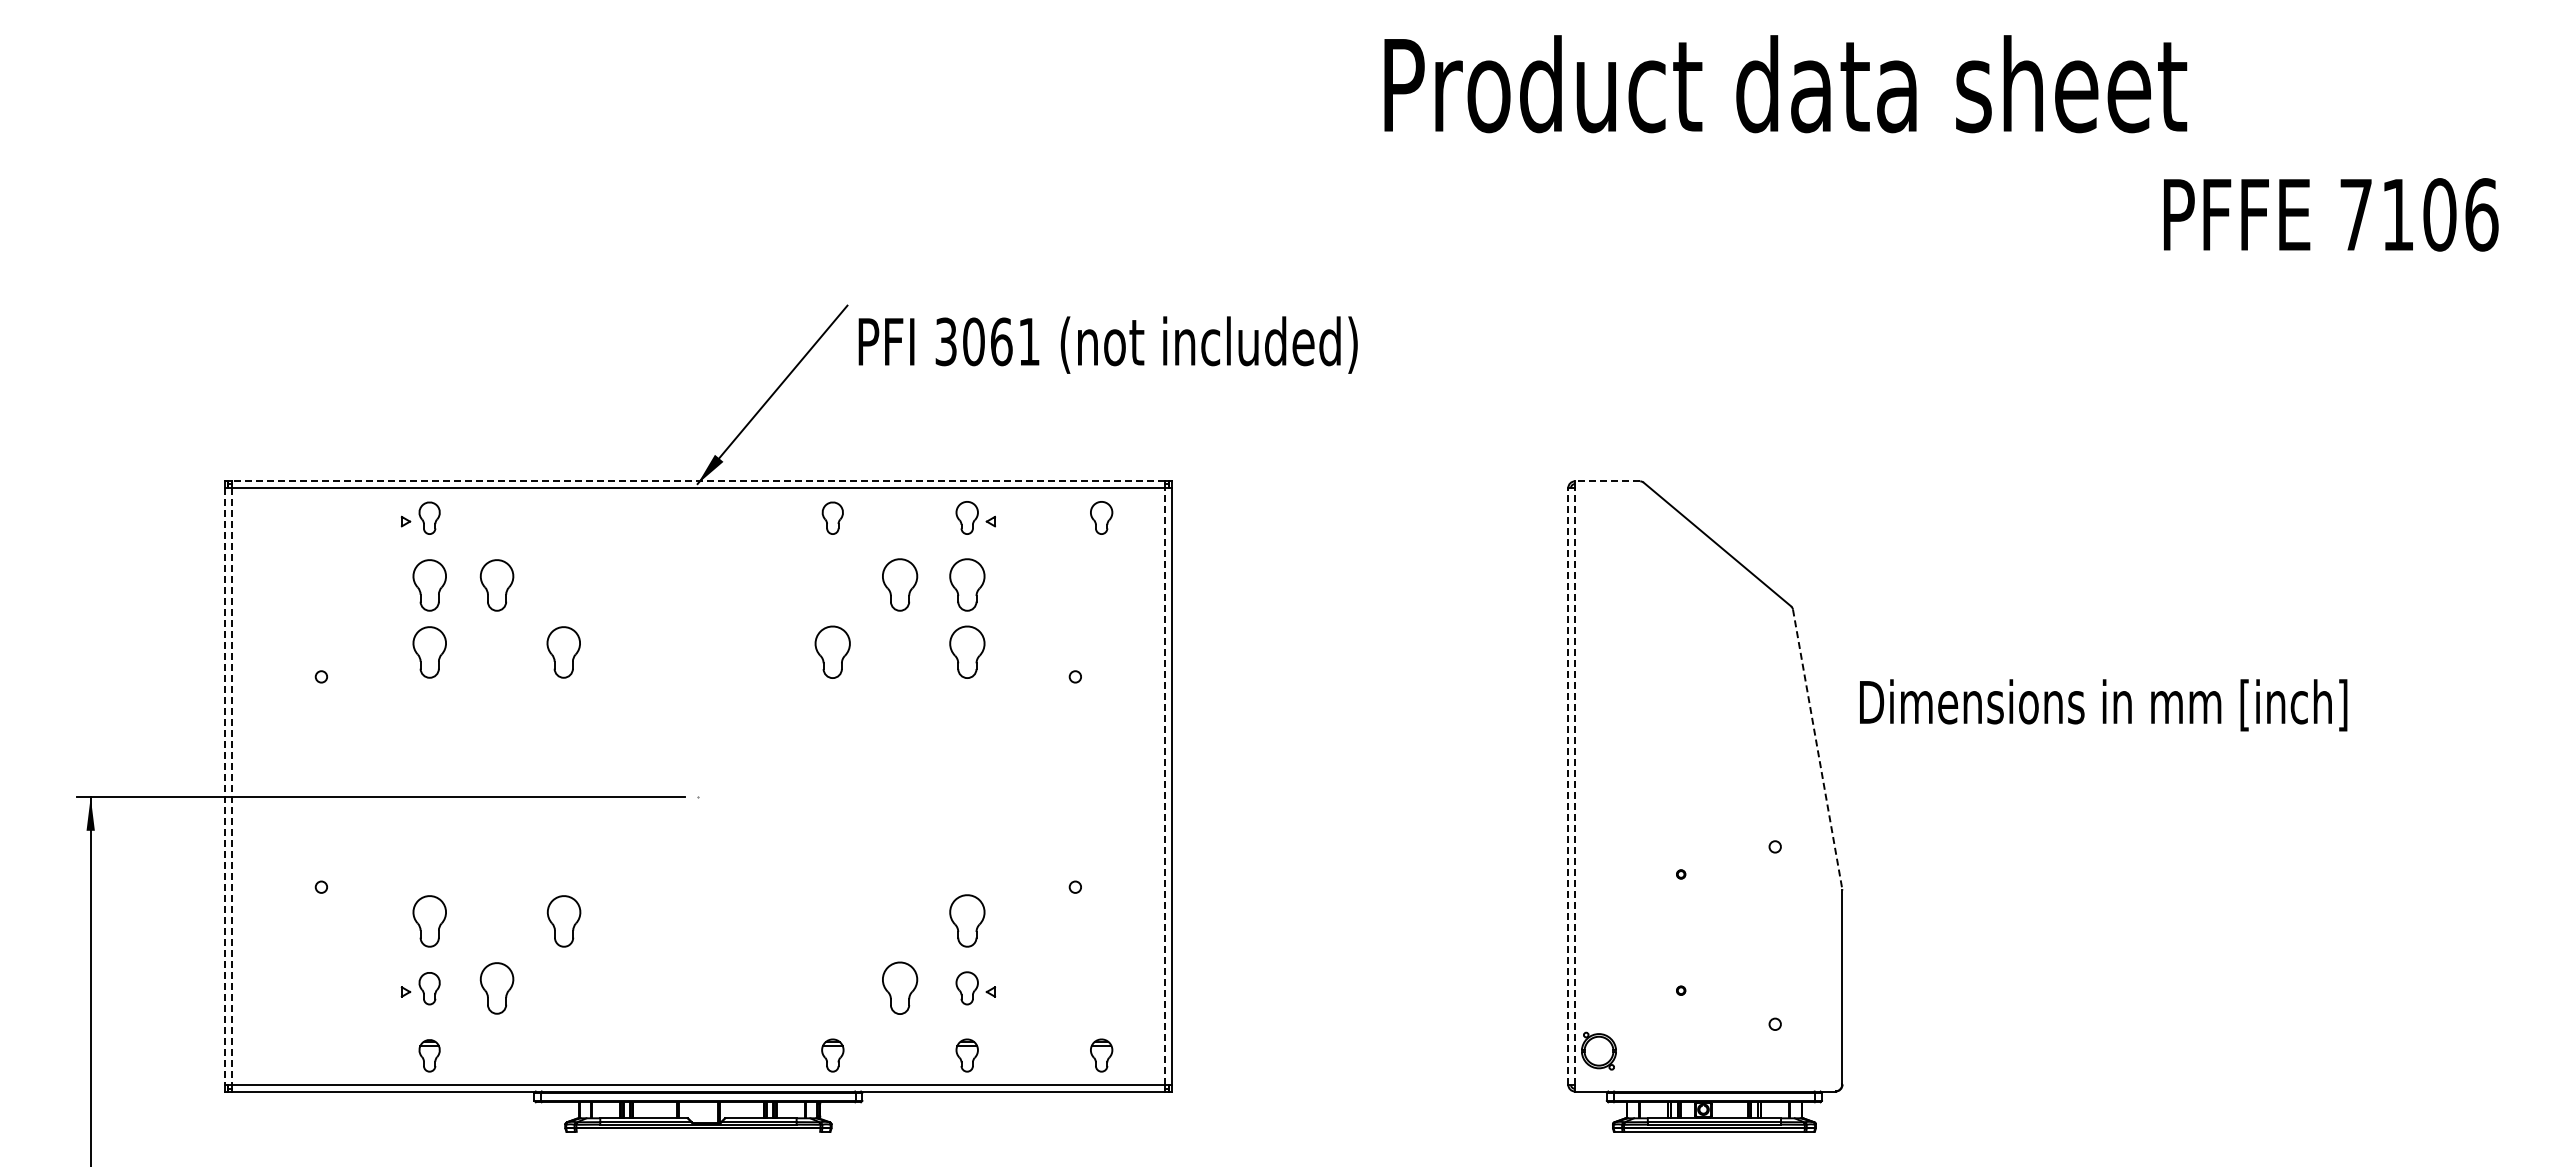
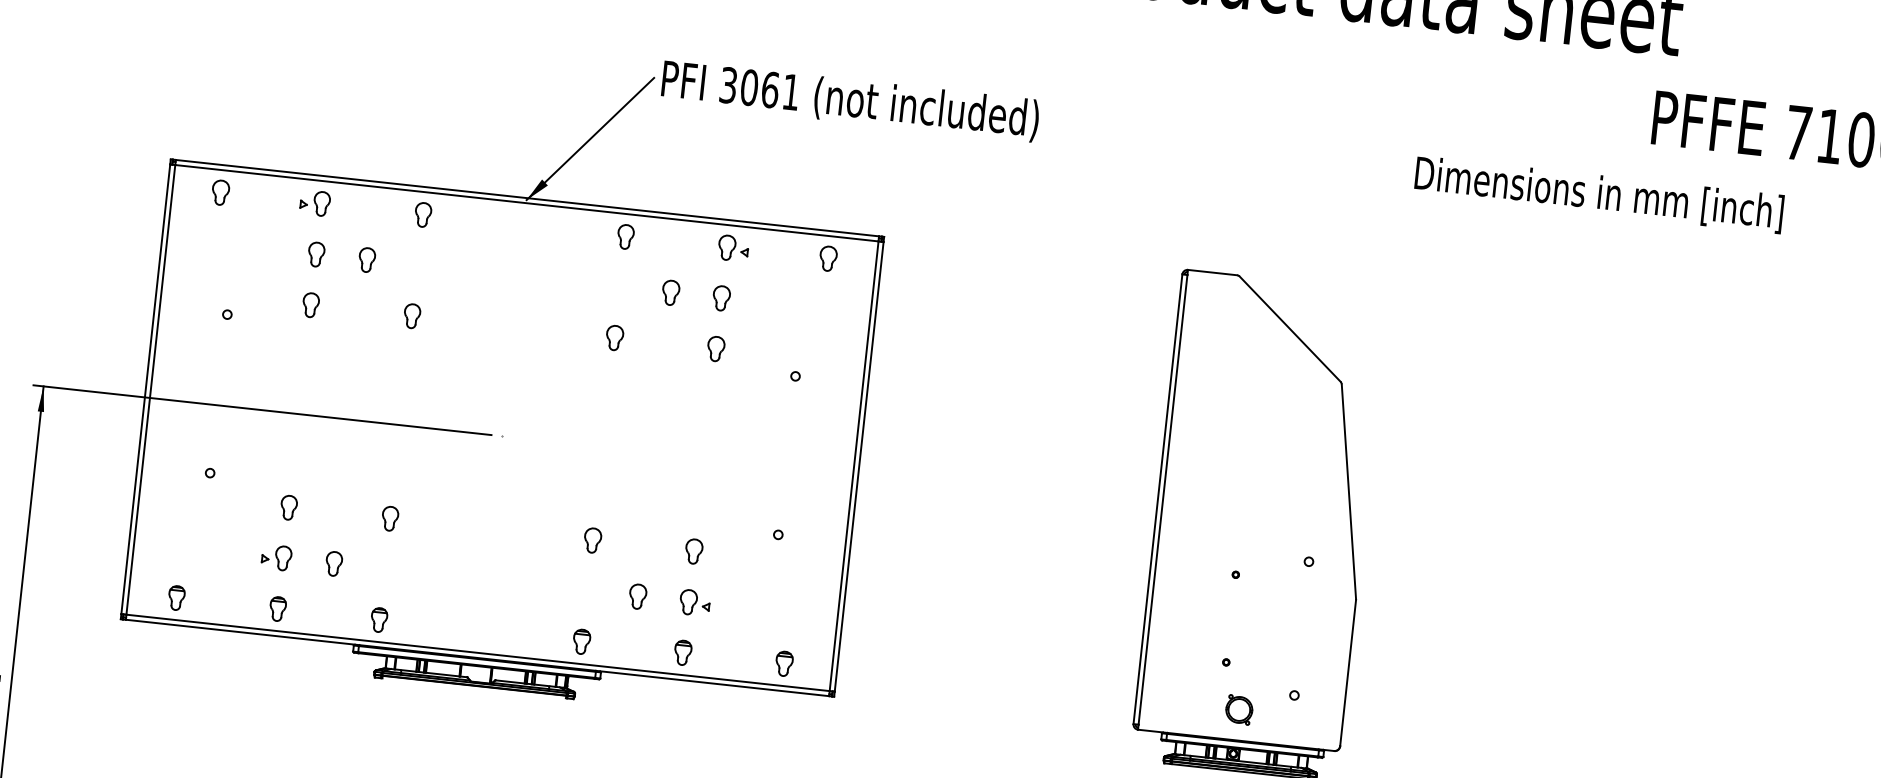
text: (1107, 344) -> (849, 100), moved
line: (698, 481) -> (527, 198), dashed -> solid
line: (1607, 481) -> (1212, 272), dashed -> solid
part: (294, 517) -> (220, 192), added
part: (563, 517) -> (422, 214), added
part: (429, 585) -> (316, 254), size x0.62
part: (496, 585) -> (366, 260), size x0.62
part: (899, 585) -> (670, 293), size x0.62
part: (966, 585) -> (720, 298), size x0.62
part: (429, 652) -> (310, 305), size x0.62
part: (564, 652) -> (412, 316), size x0.62
part: (832, 652) -> (614, 338), size x0.62
part: (966, 652) -> (715, 349), size x0.62
text: (2103, 705) -> (1599, 194), moved
line: (1817, 750) -> (1348, 492), dashed -> solid
line: (1165, 785) -> (854, 465), dashed -> solid
line: (1568, 785) -> (1158, 498), dashed -> solid
line: (1574, 785) -> (1162, 499), dashed -> solid
line: (225, 786) -> (146, 389), dashed -> solid
line: (231, 786) -> (150, 389), dashed -> solid
part: (429, 921) -> (288, 507), size x0.62
part: (563, 921) -> (389, 518), size x0.62
part: (832, 921) -> (592, 540), added
part: (966, 921) -> (693, 551), size x0.62
part: (496, 988) -> (333, 563), size x0.62
part: (899, 988) -> (637, 596), size x0.62
part: (1598, 1050) -> (1239, 709), moved
part: (295, 1055) -> (176, 597), added
part: (564, 1055) -> (379, 619), added

